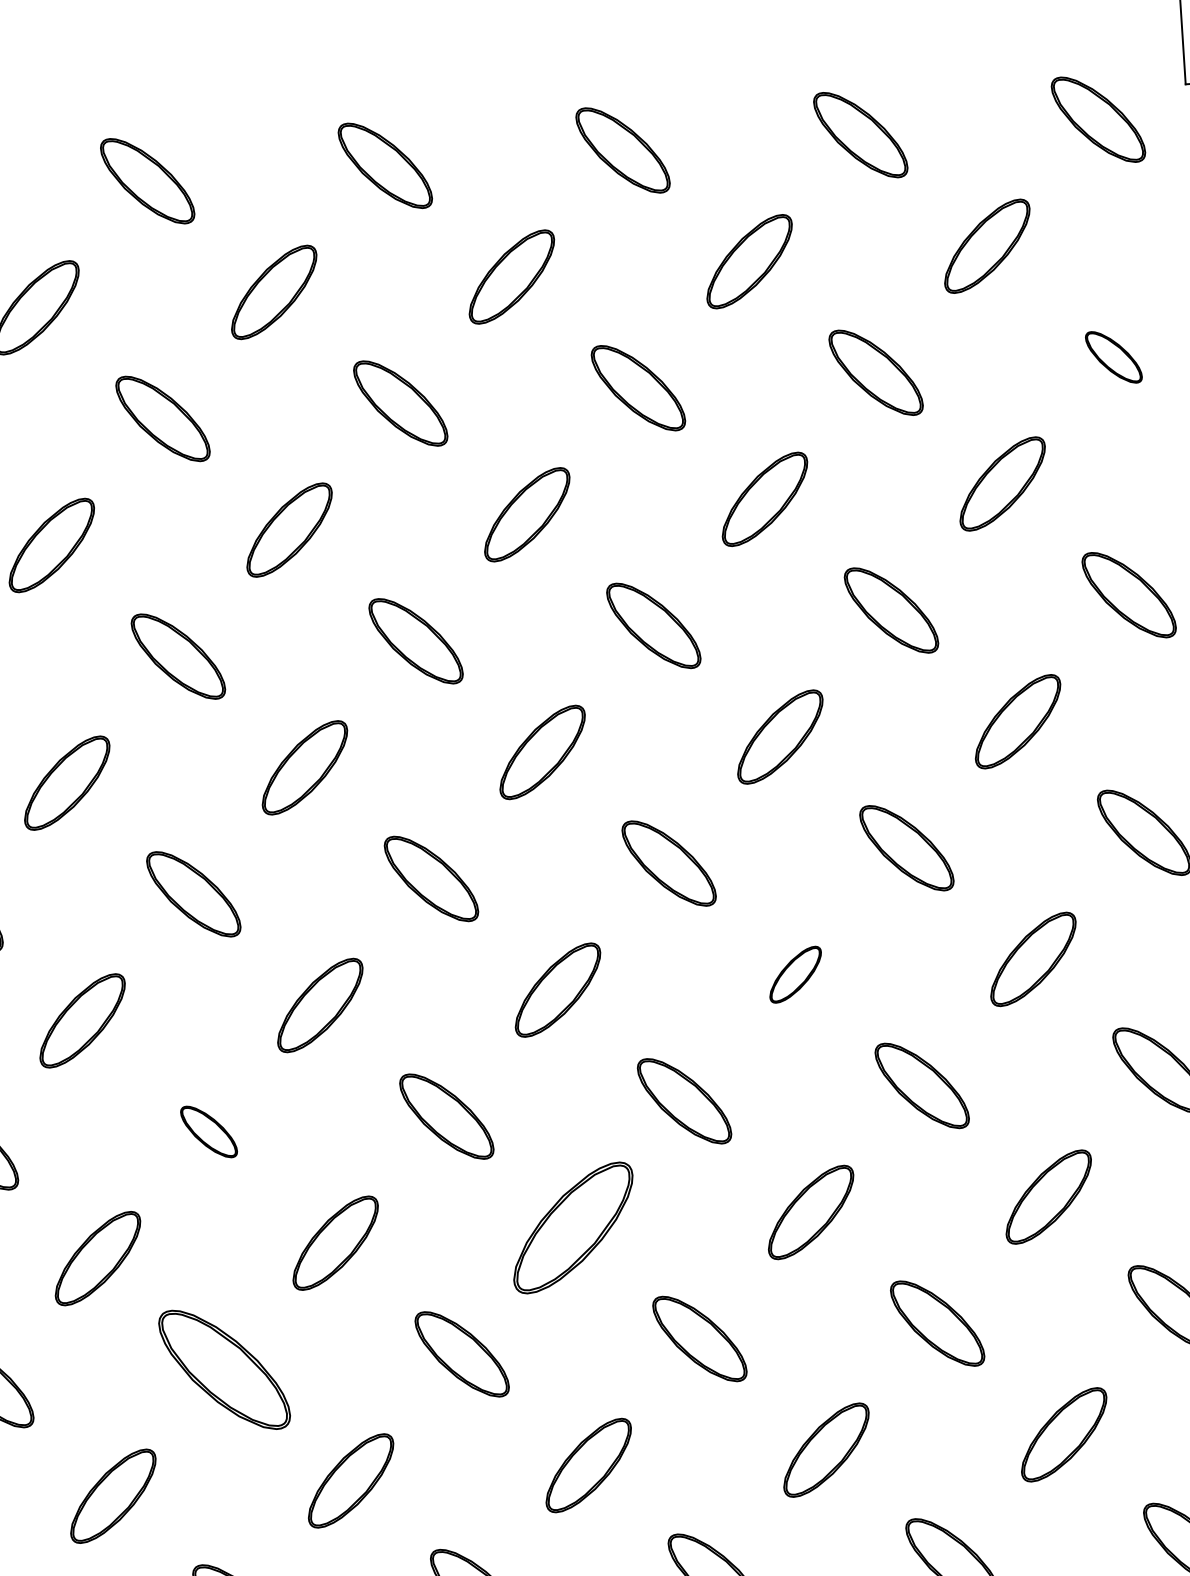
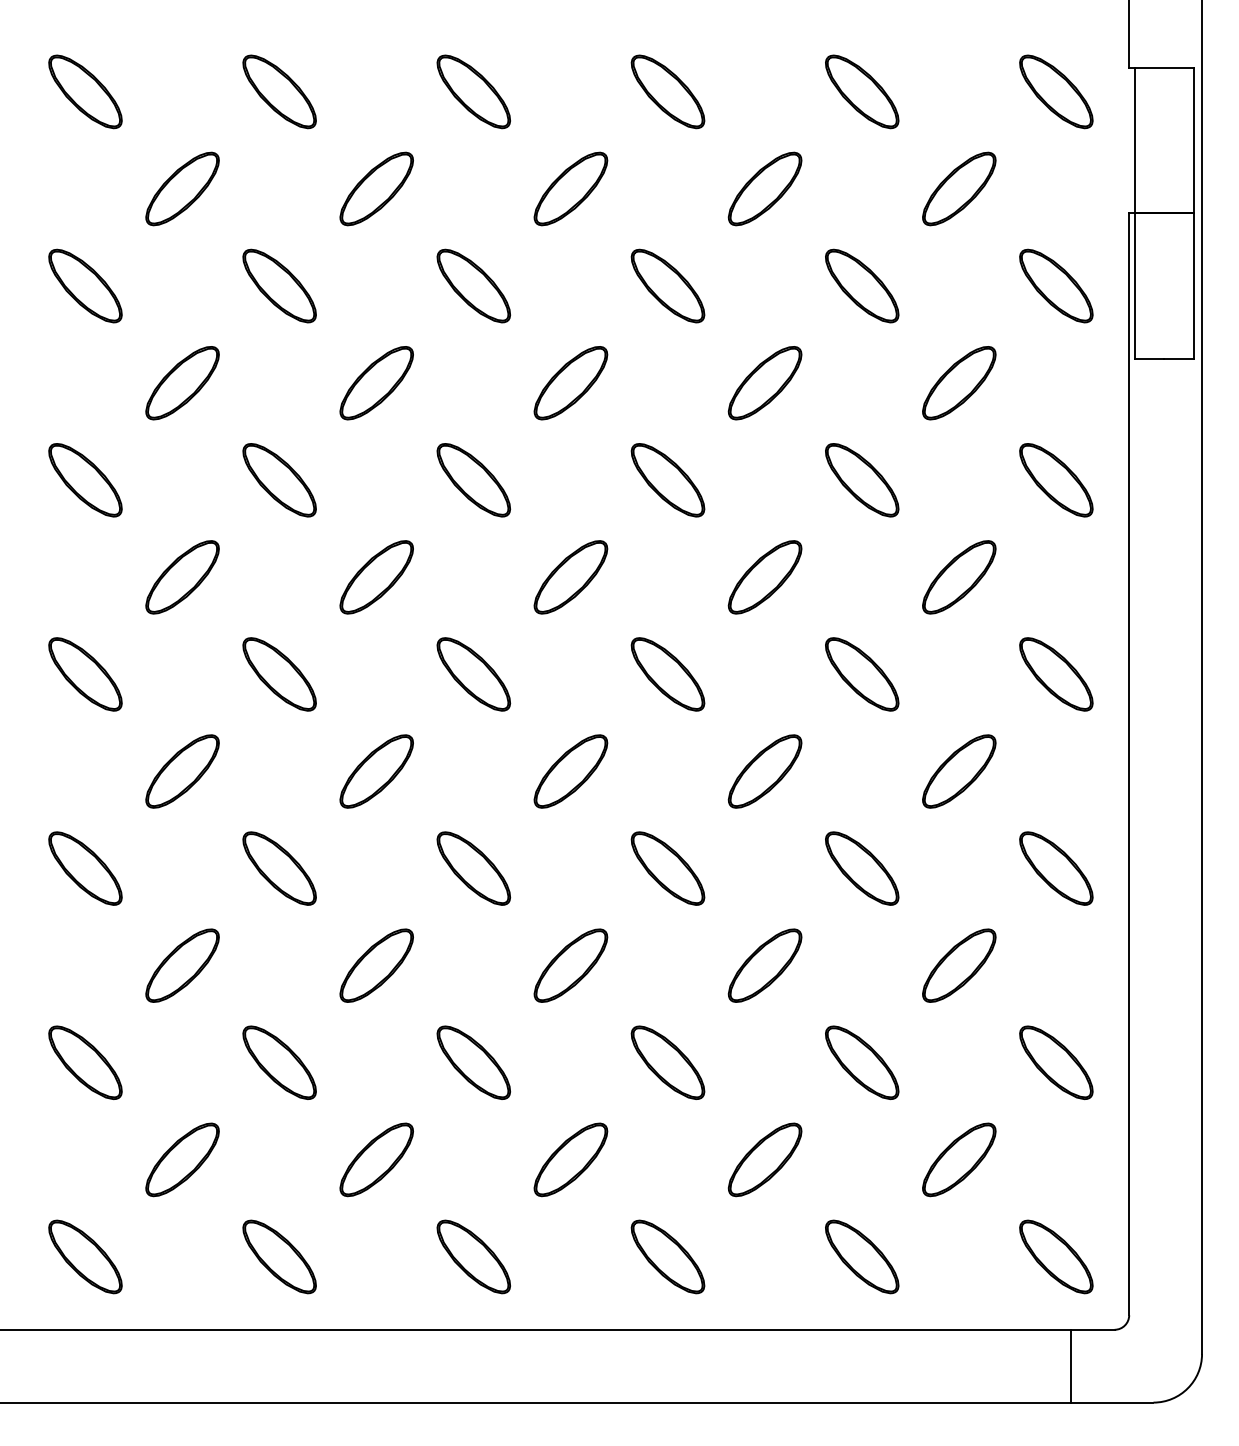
part: (1113, 356) -> (1056, 285), size x1.67
part: (794, 974) -> (764, 771), size x1.67
part: (208, 1131) -> (279, 868), size x1.67
part: (572, 1227) -> (570, 965), size x0.71
part: (224, 1369) -> (279, 1062), size x0.71

